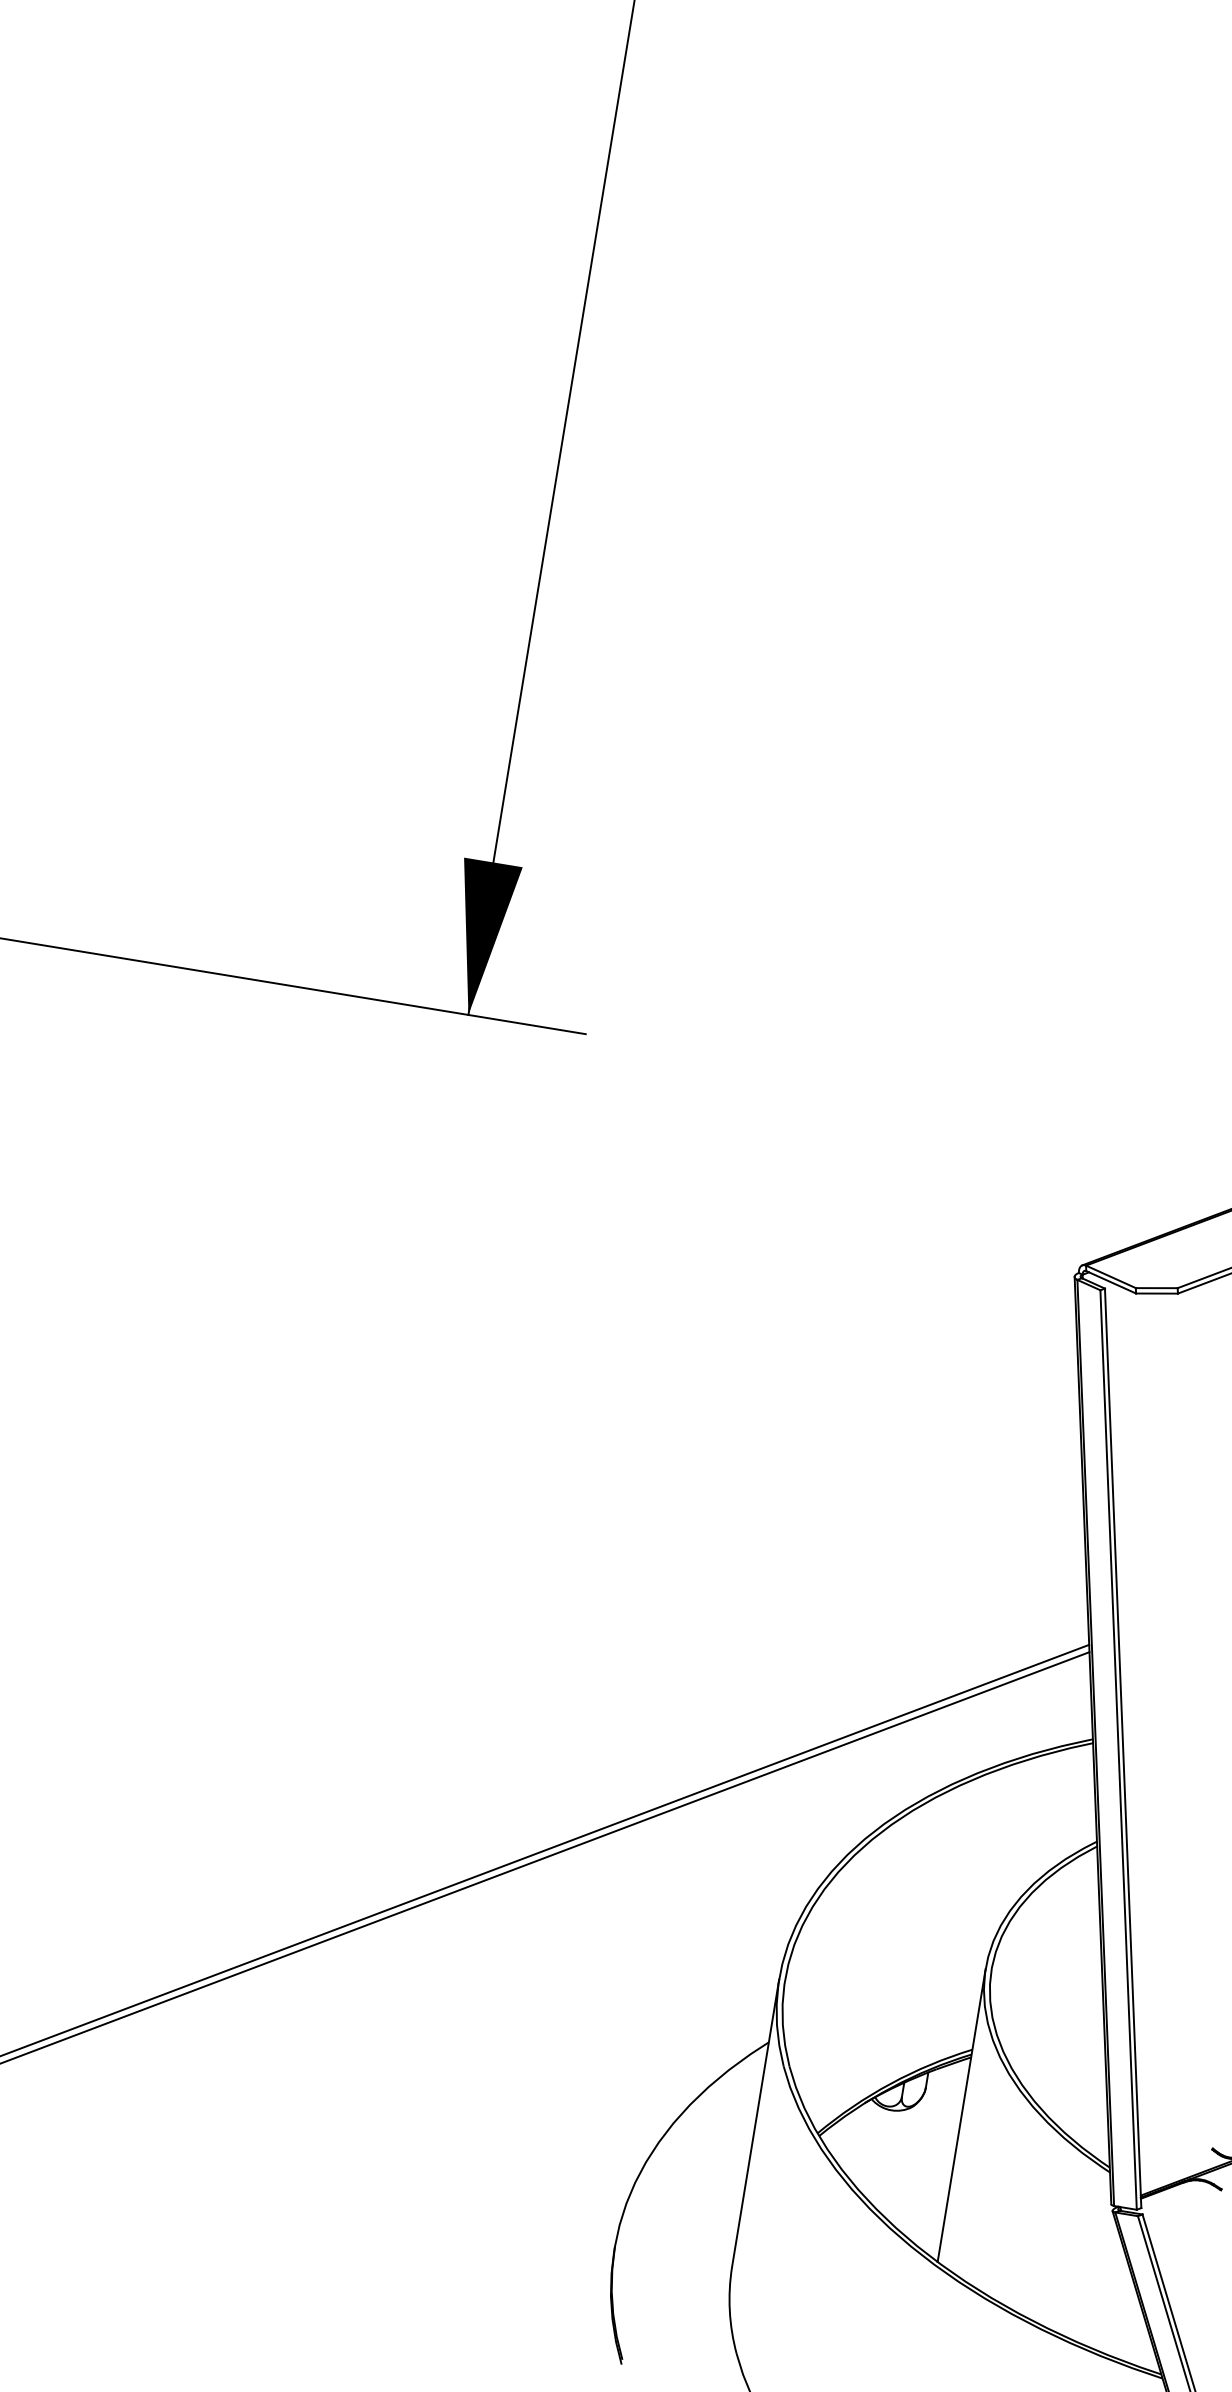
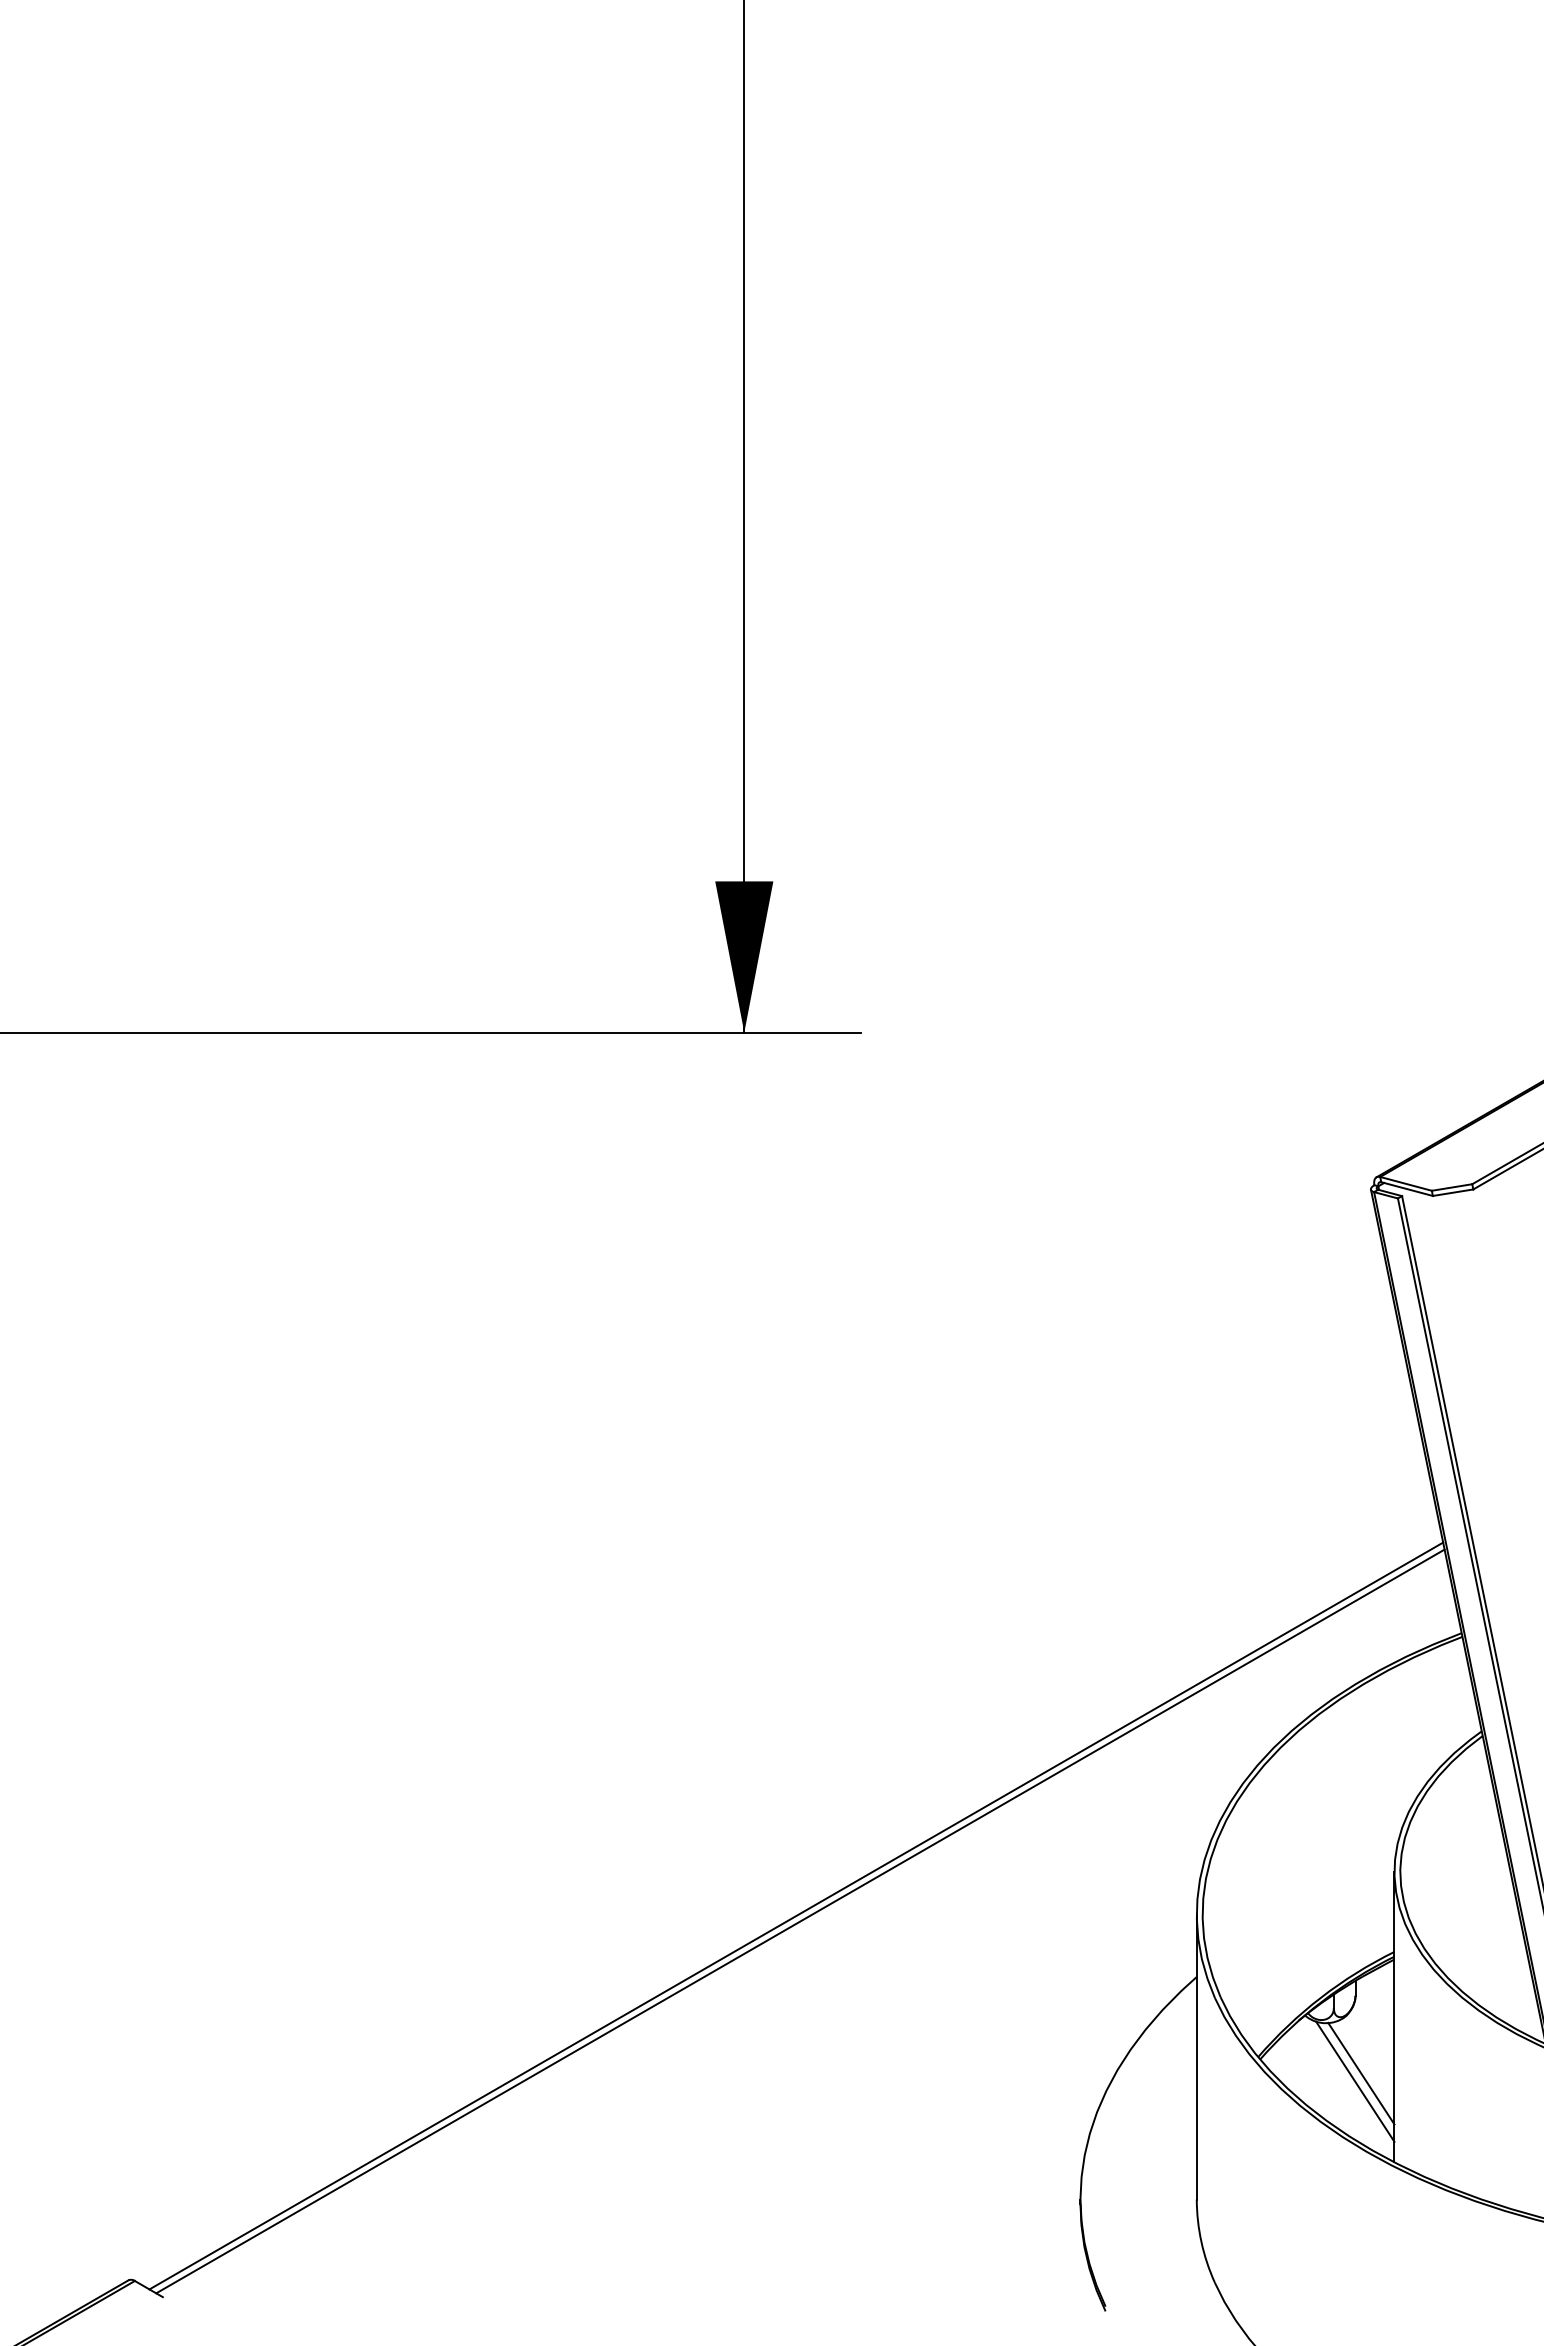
line: (919, 2166) -> (1361, 2073), added
line: (911, 2174) -> (1355, 2081), added

